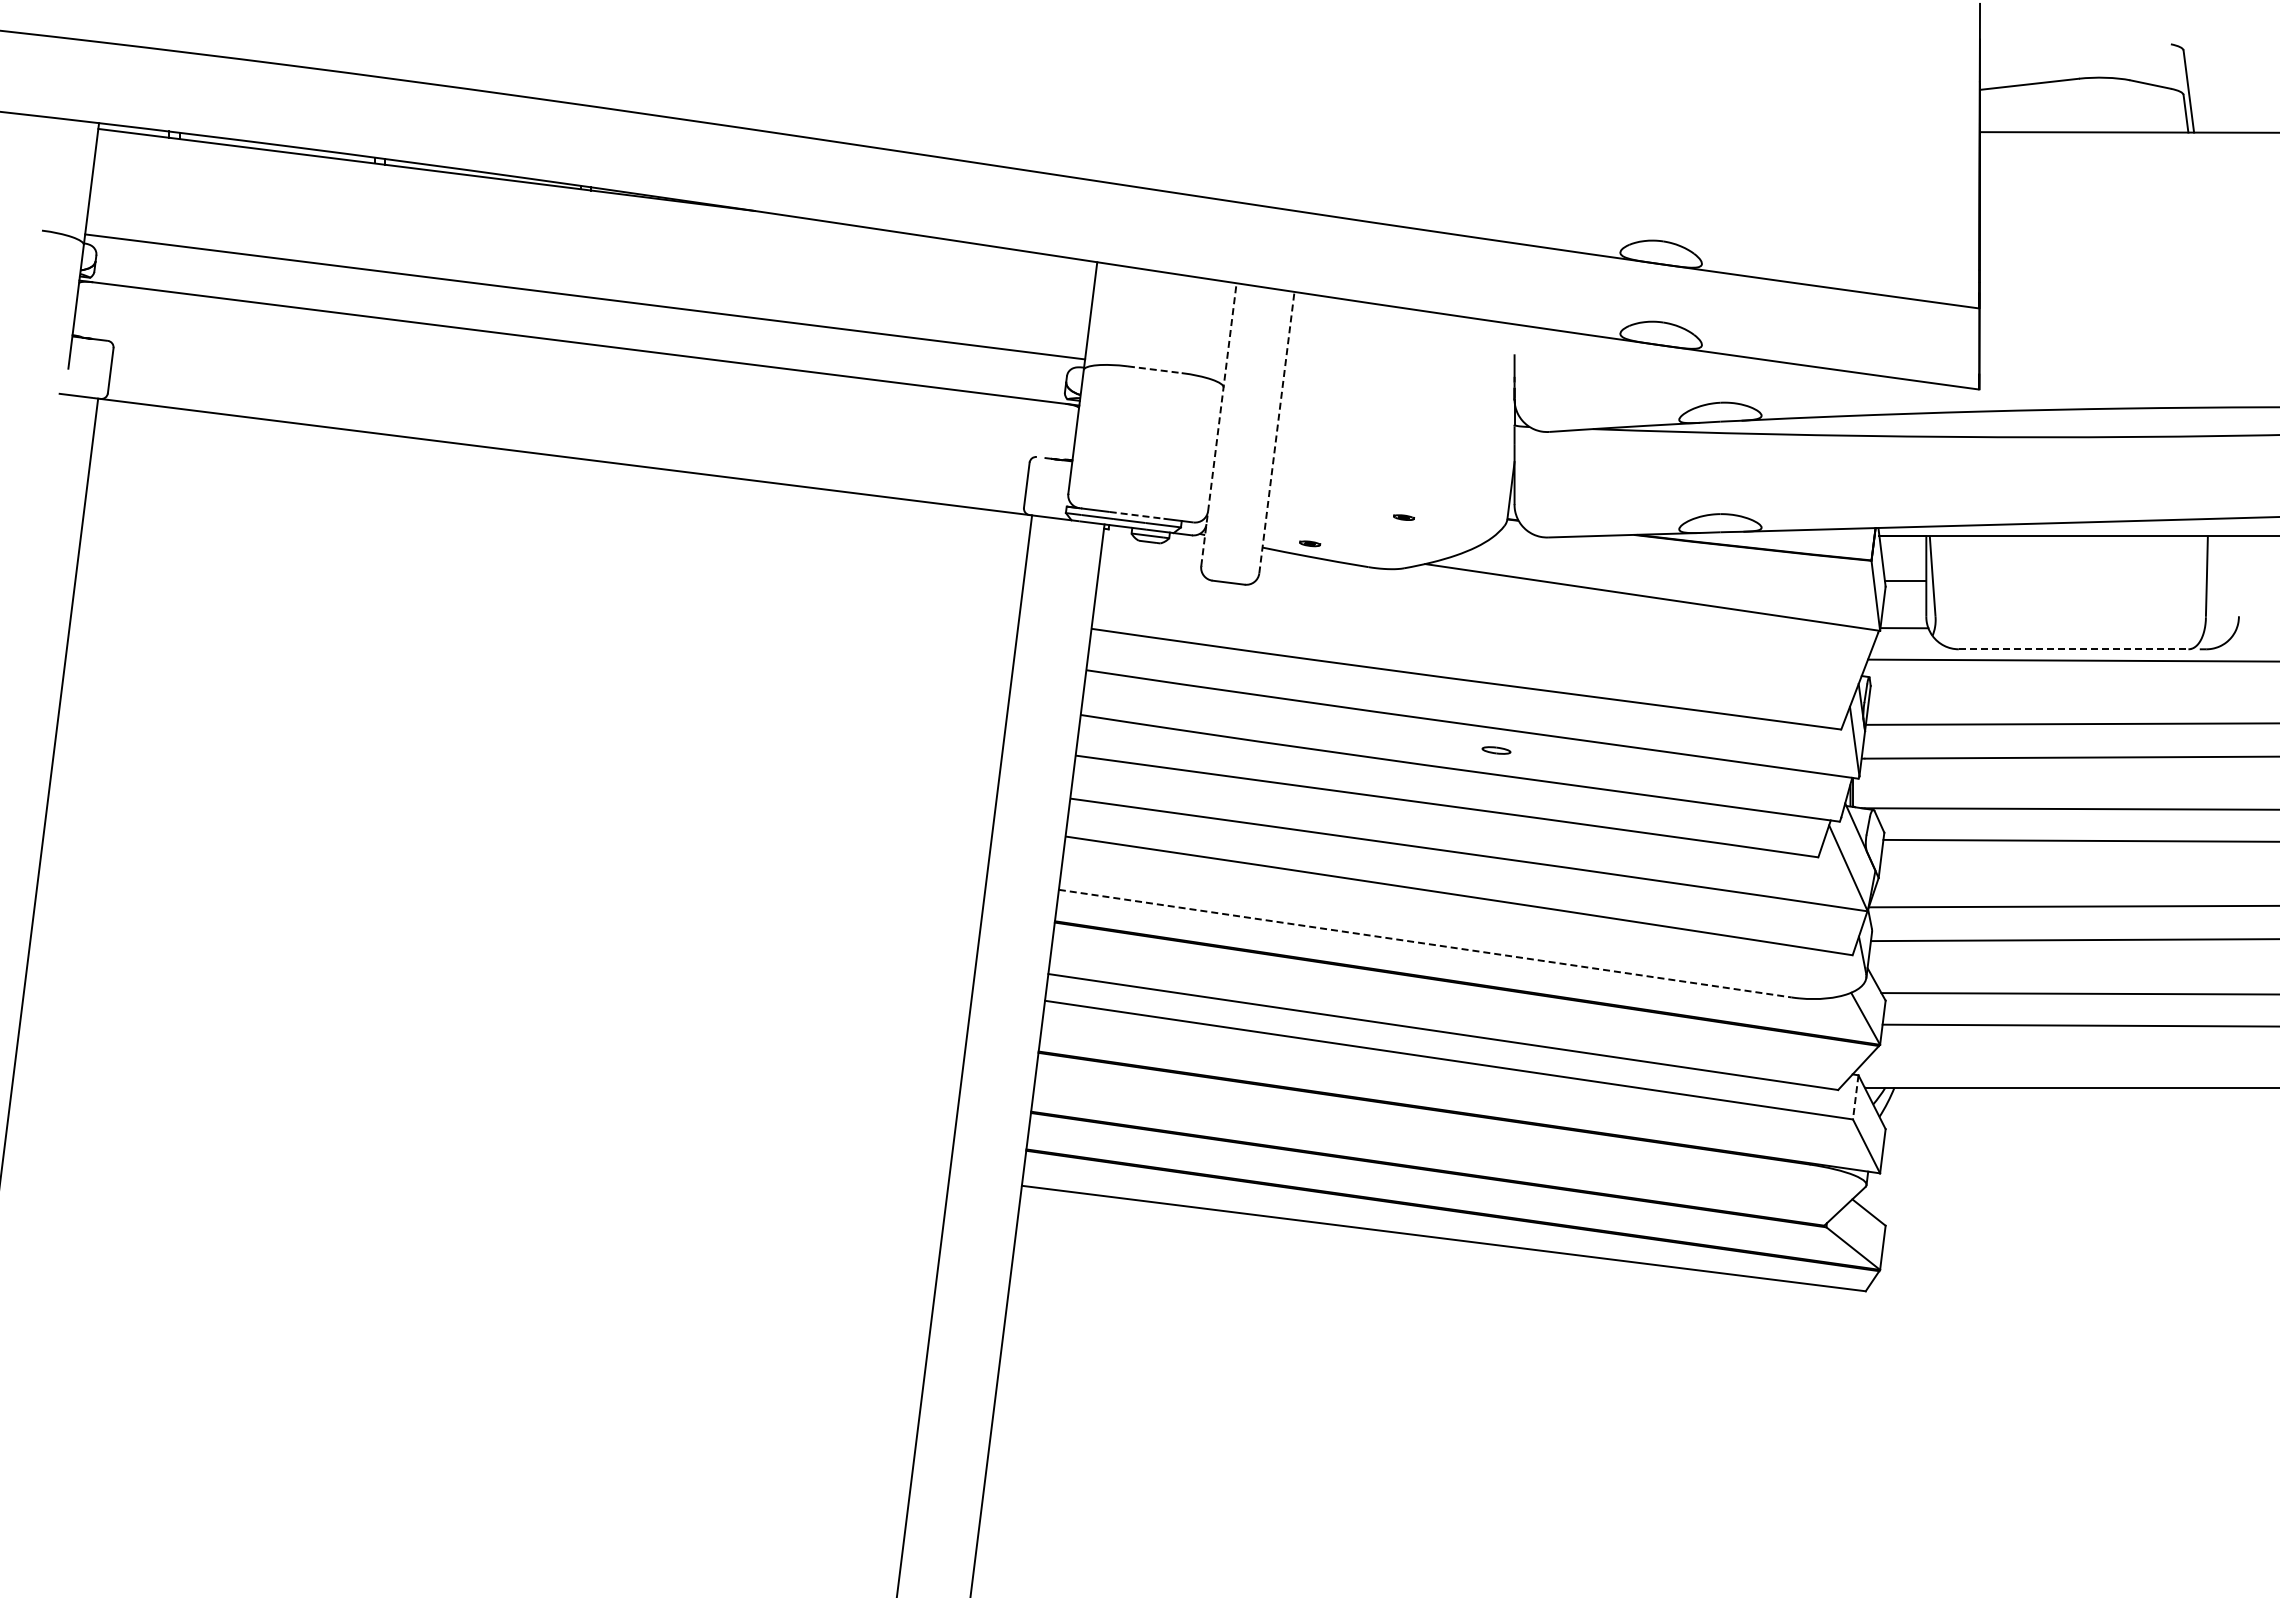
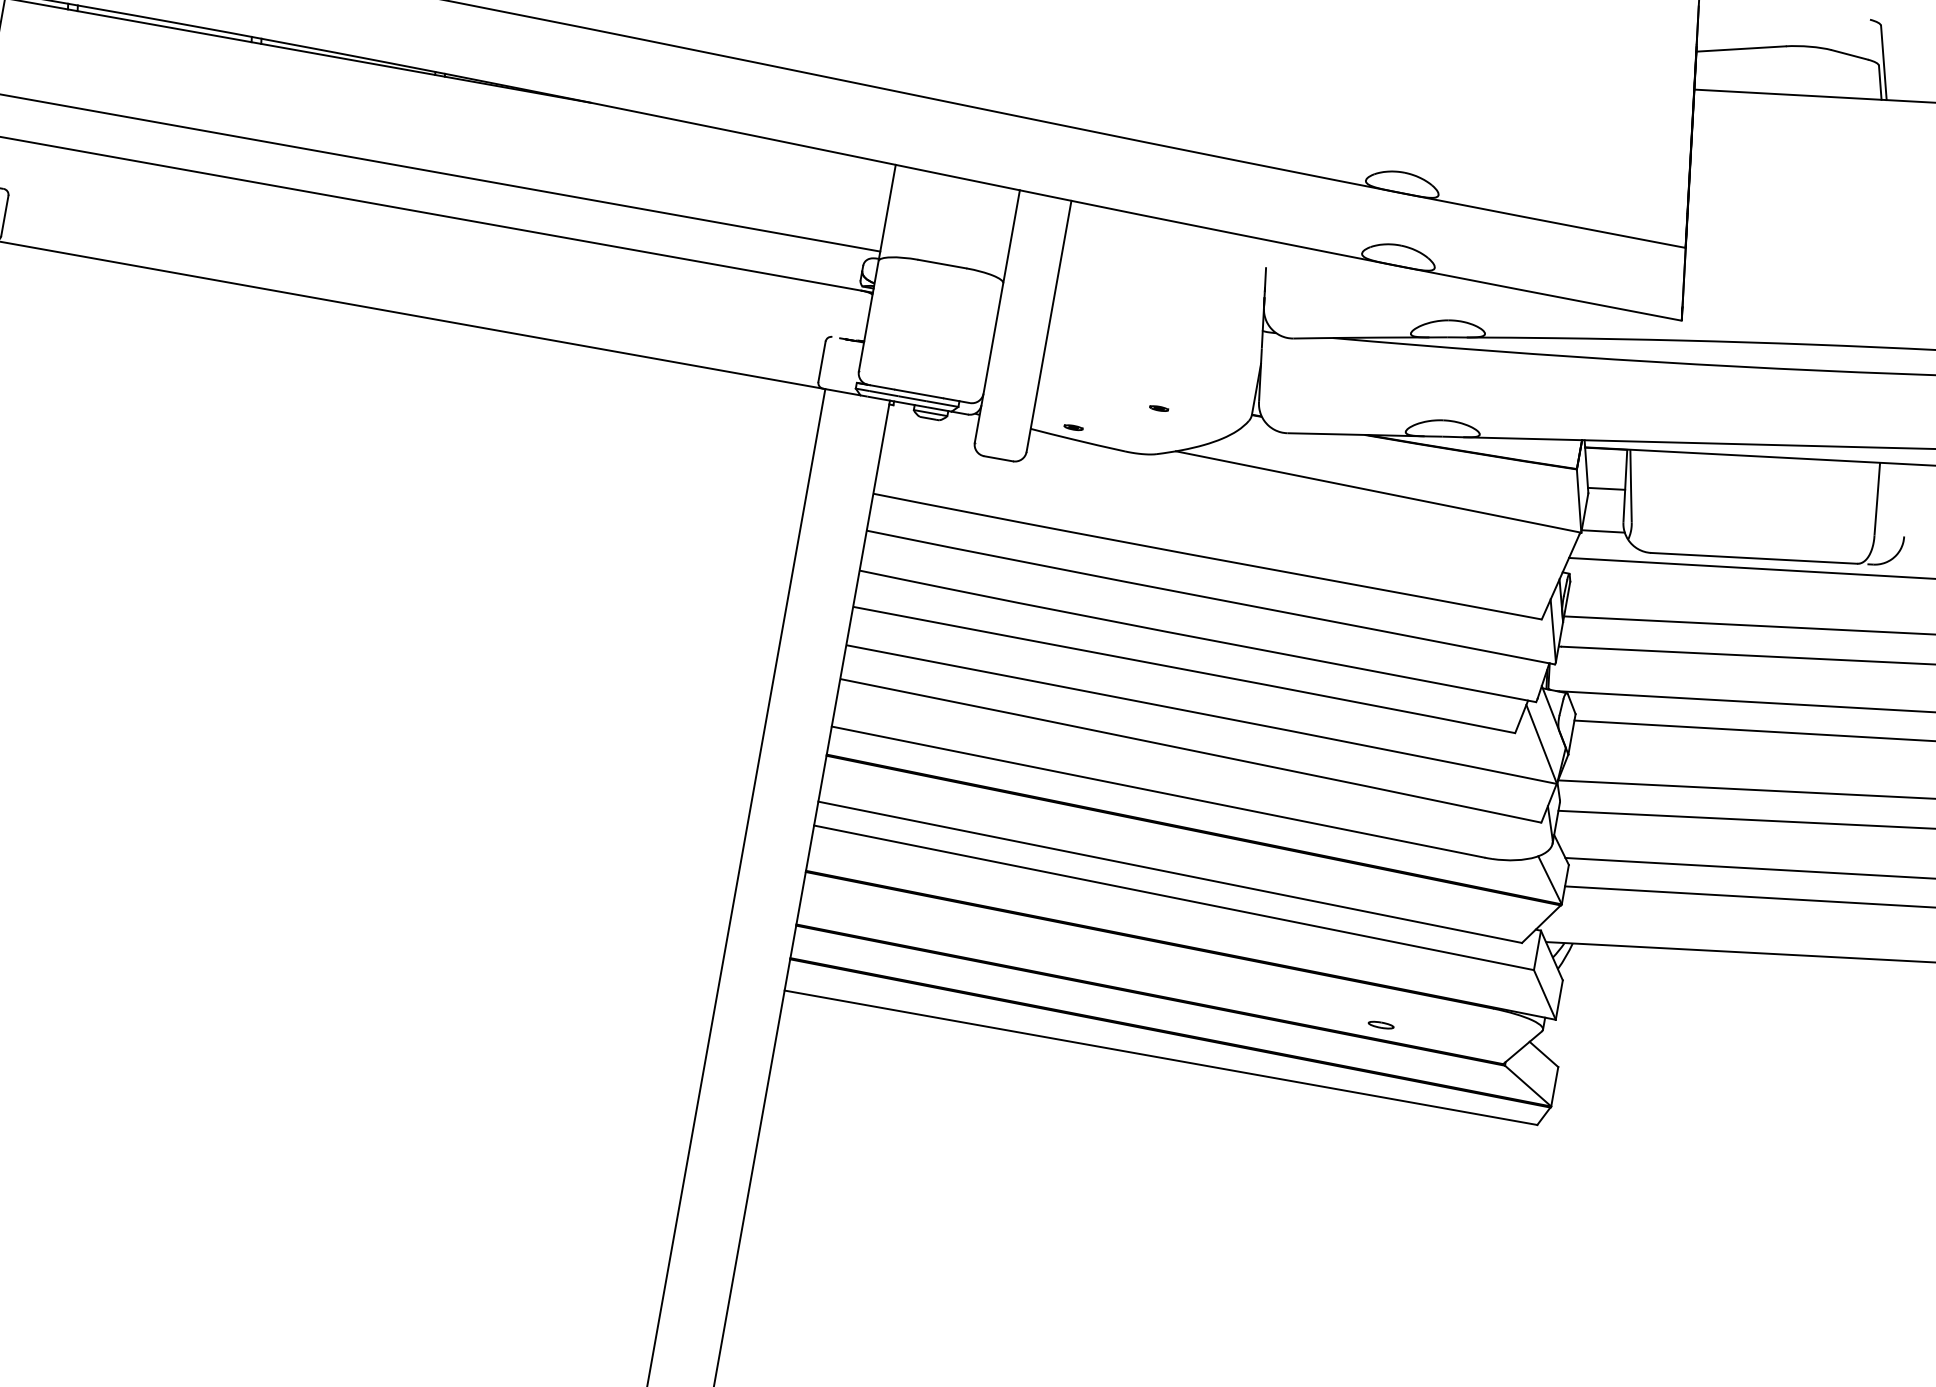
line: (1155, 369) -> (943, 263), dashed -> solid
line: (1218, 424) -> (996, 316), dashed -> solid
line: (1276, 432) -> (1048, 326), dashed -> solid
line: (1137, 515) -> (919, 394), dashed -> solid
line: (2073, 649) -> (1754, 558), dashed -> solid
part: (1496, 750) -> (1381, 1025), moved
line: (1425, 943) -> (1158, 792), dashed -> solid
line: (1855, 1097) -> (1537, 950), dashed -> solid

